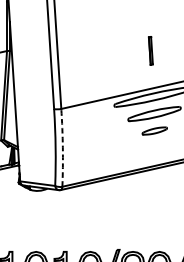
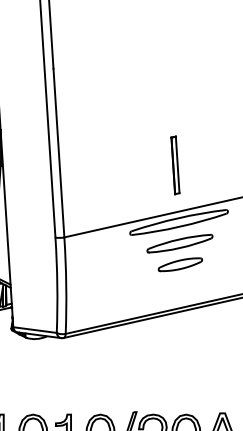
part: (150, 50) -> (175, 165), size x1.67
part: (154, 130) -> (179, 264), size x1.43
arc: (63, 147) -> (66, 285), dashed -> solid

